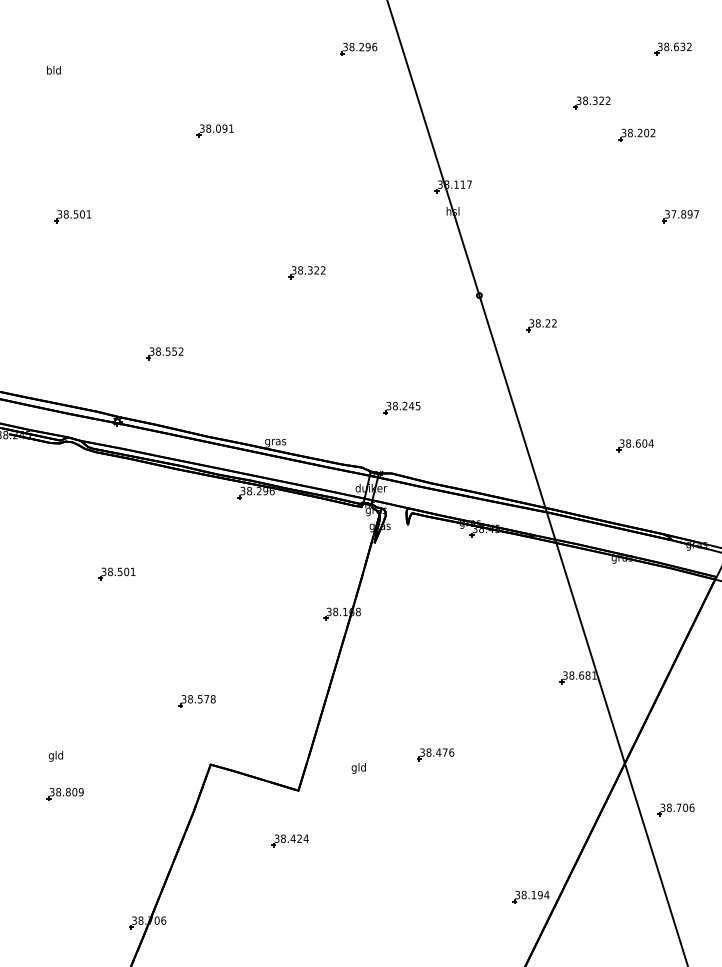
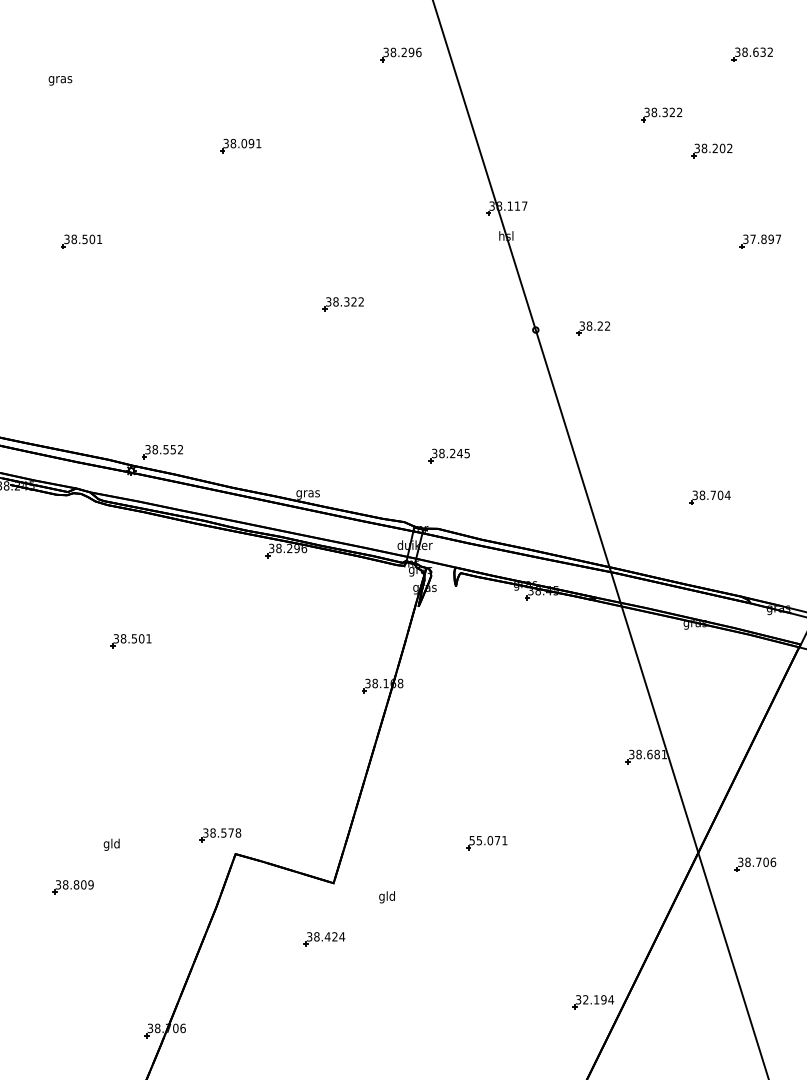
text: (53, 71) -> (60, 79), bld -> gras
part: (541, 325) -> (593, 328), moved
part: (164, 354) -> (162, 452), moved
text: (638, 443) -> (713, 495), 38.604 -> 38.704
part: (197, 701) -> (220, 835), moved
text: (437, 752) -> (488, 840), 38.476 -> 55.071
text: (55, 756) -> (111, 844), moved
text: (358, 768) -> (386, 897), moved
part: (676, 809) -> (755, 864), moved
text: (523, 894) -> (585, 999), 38.194 -> 32.194

